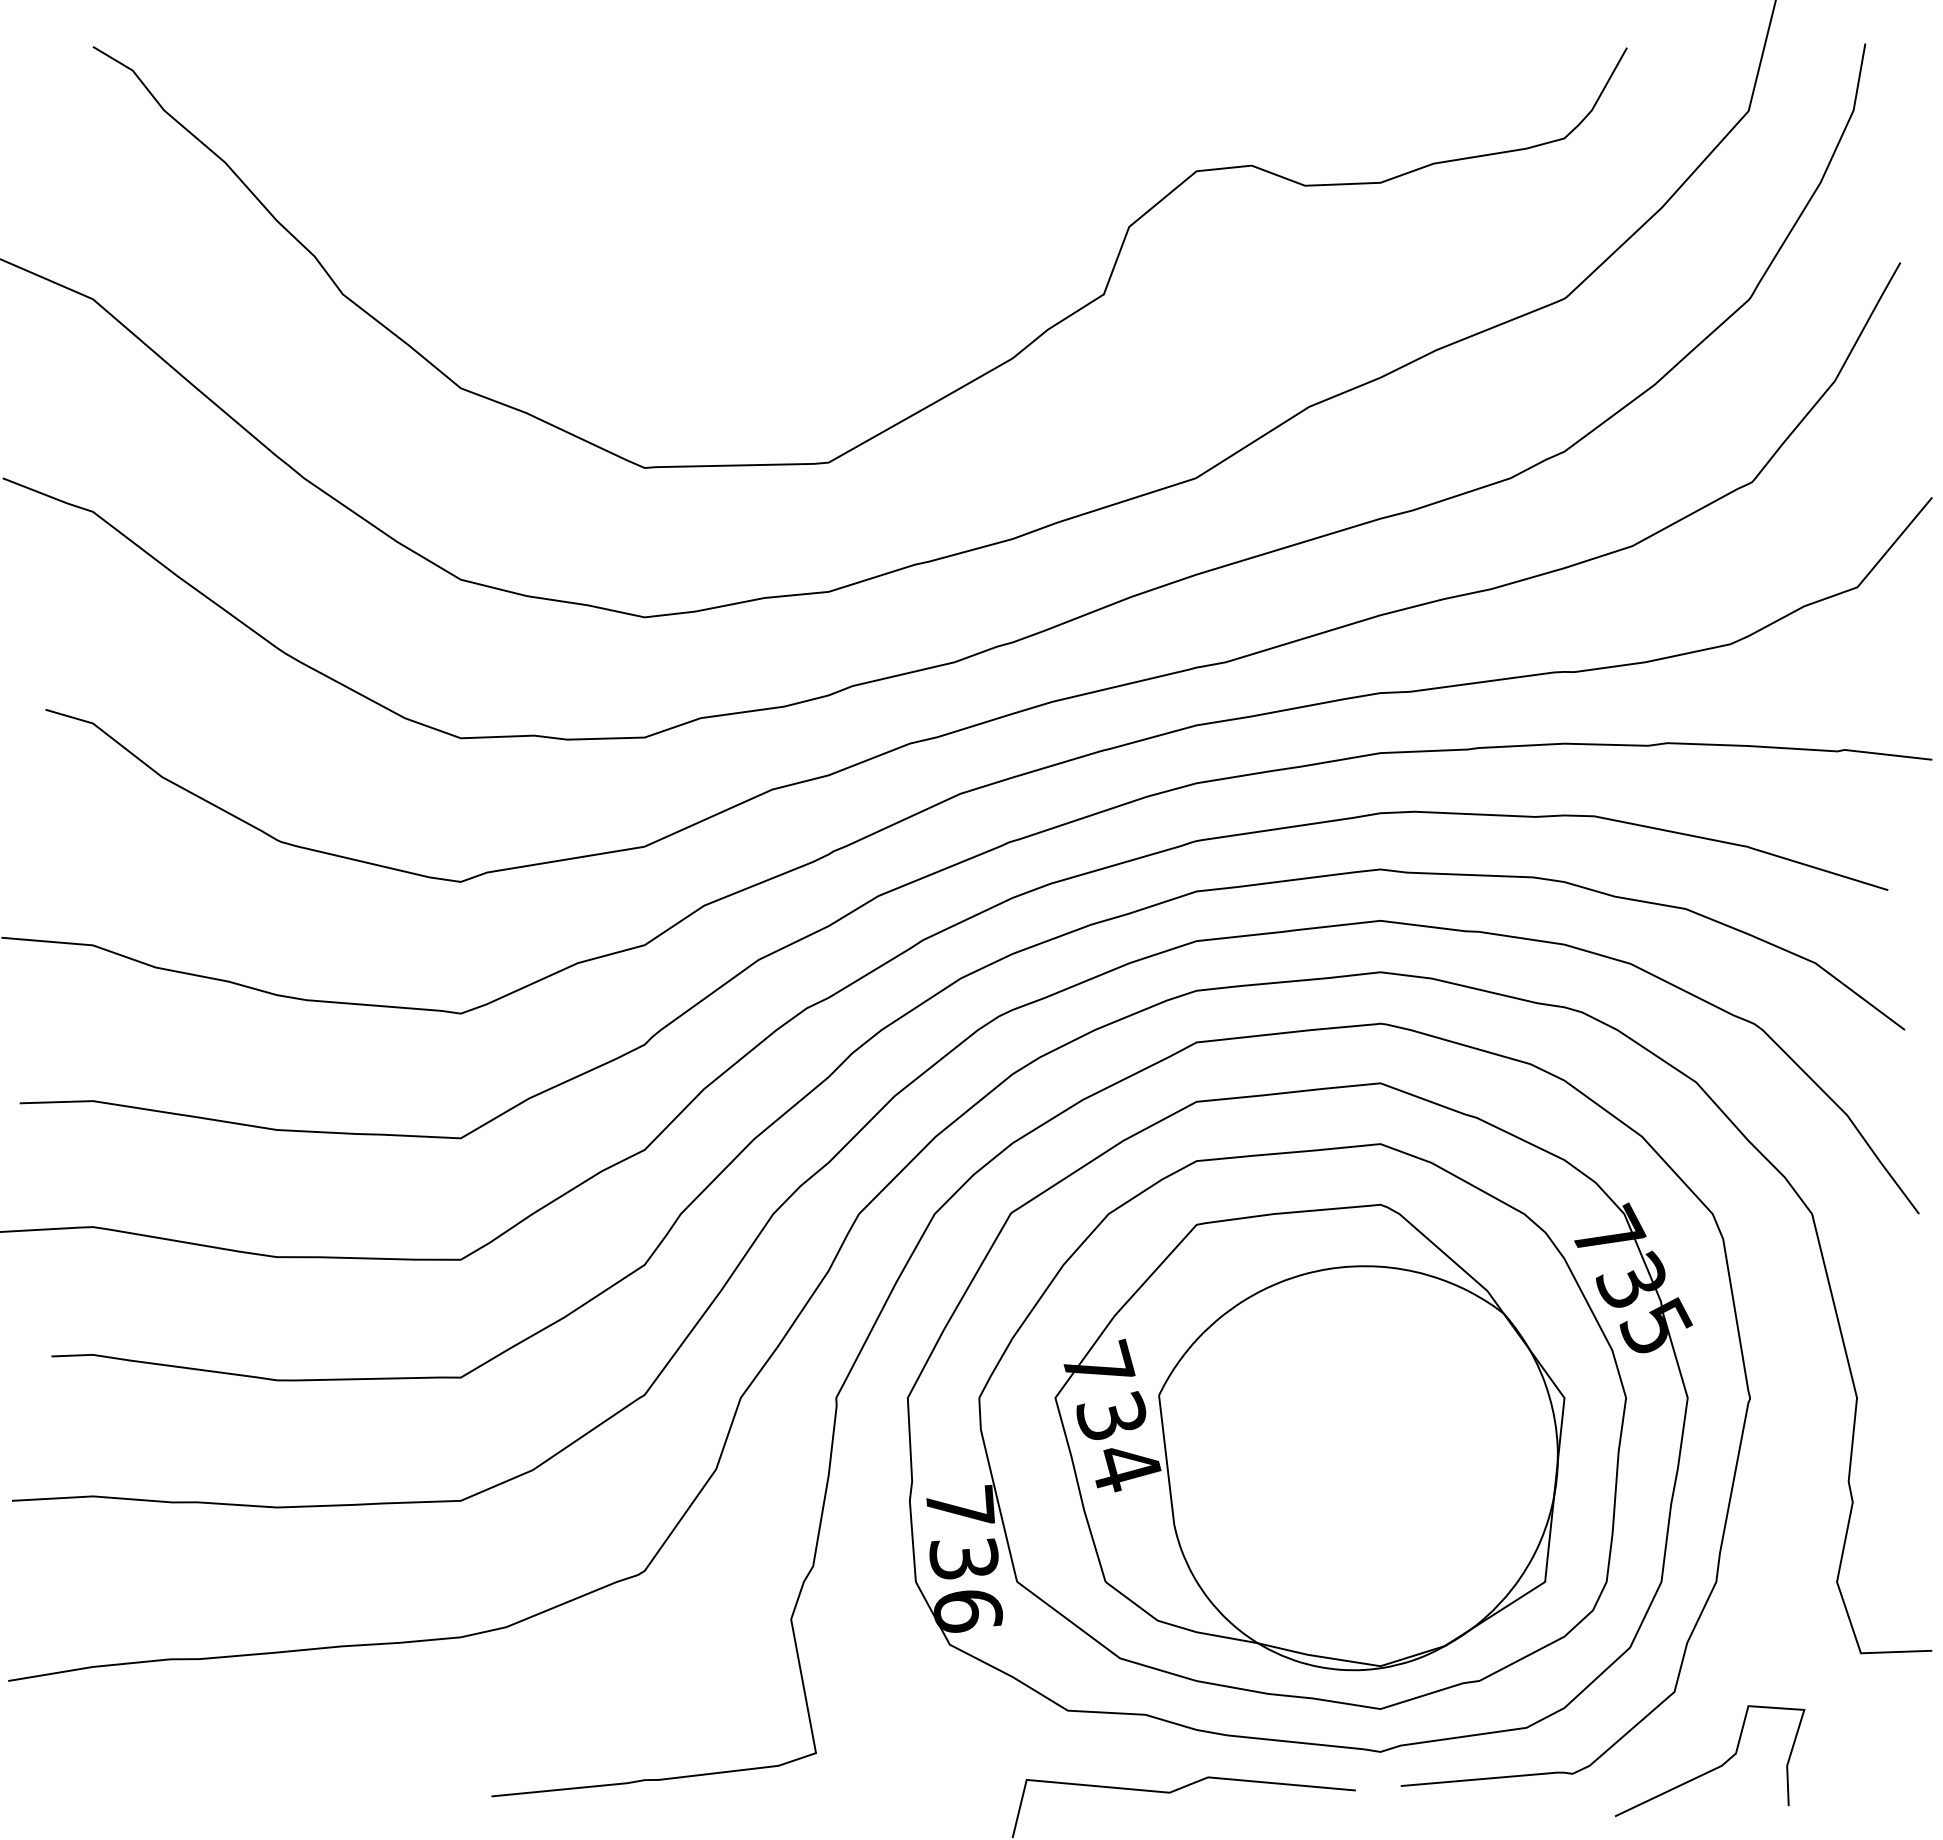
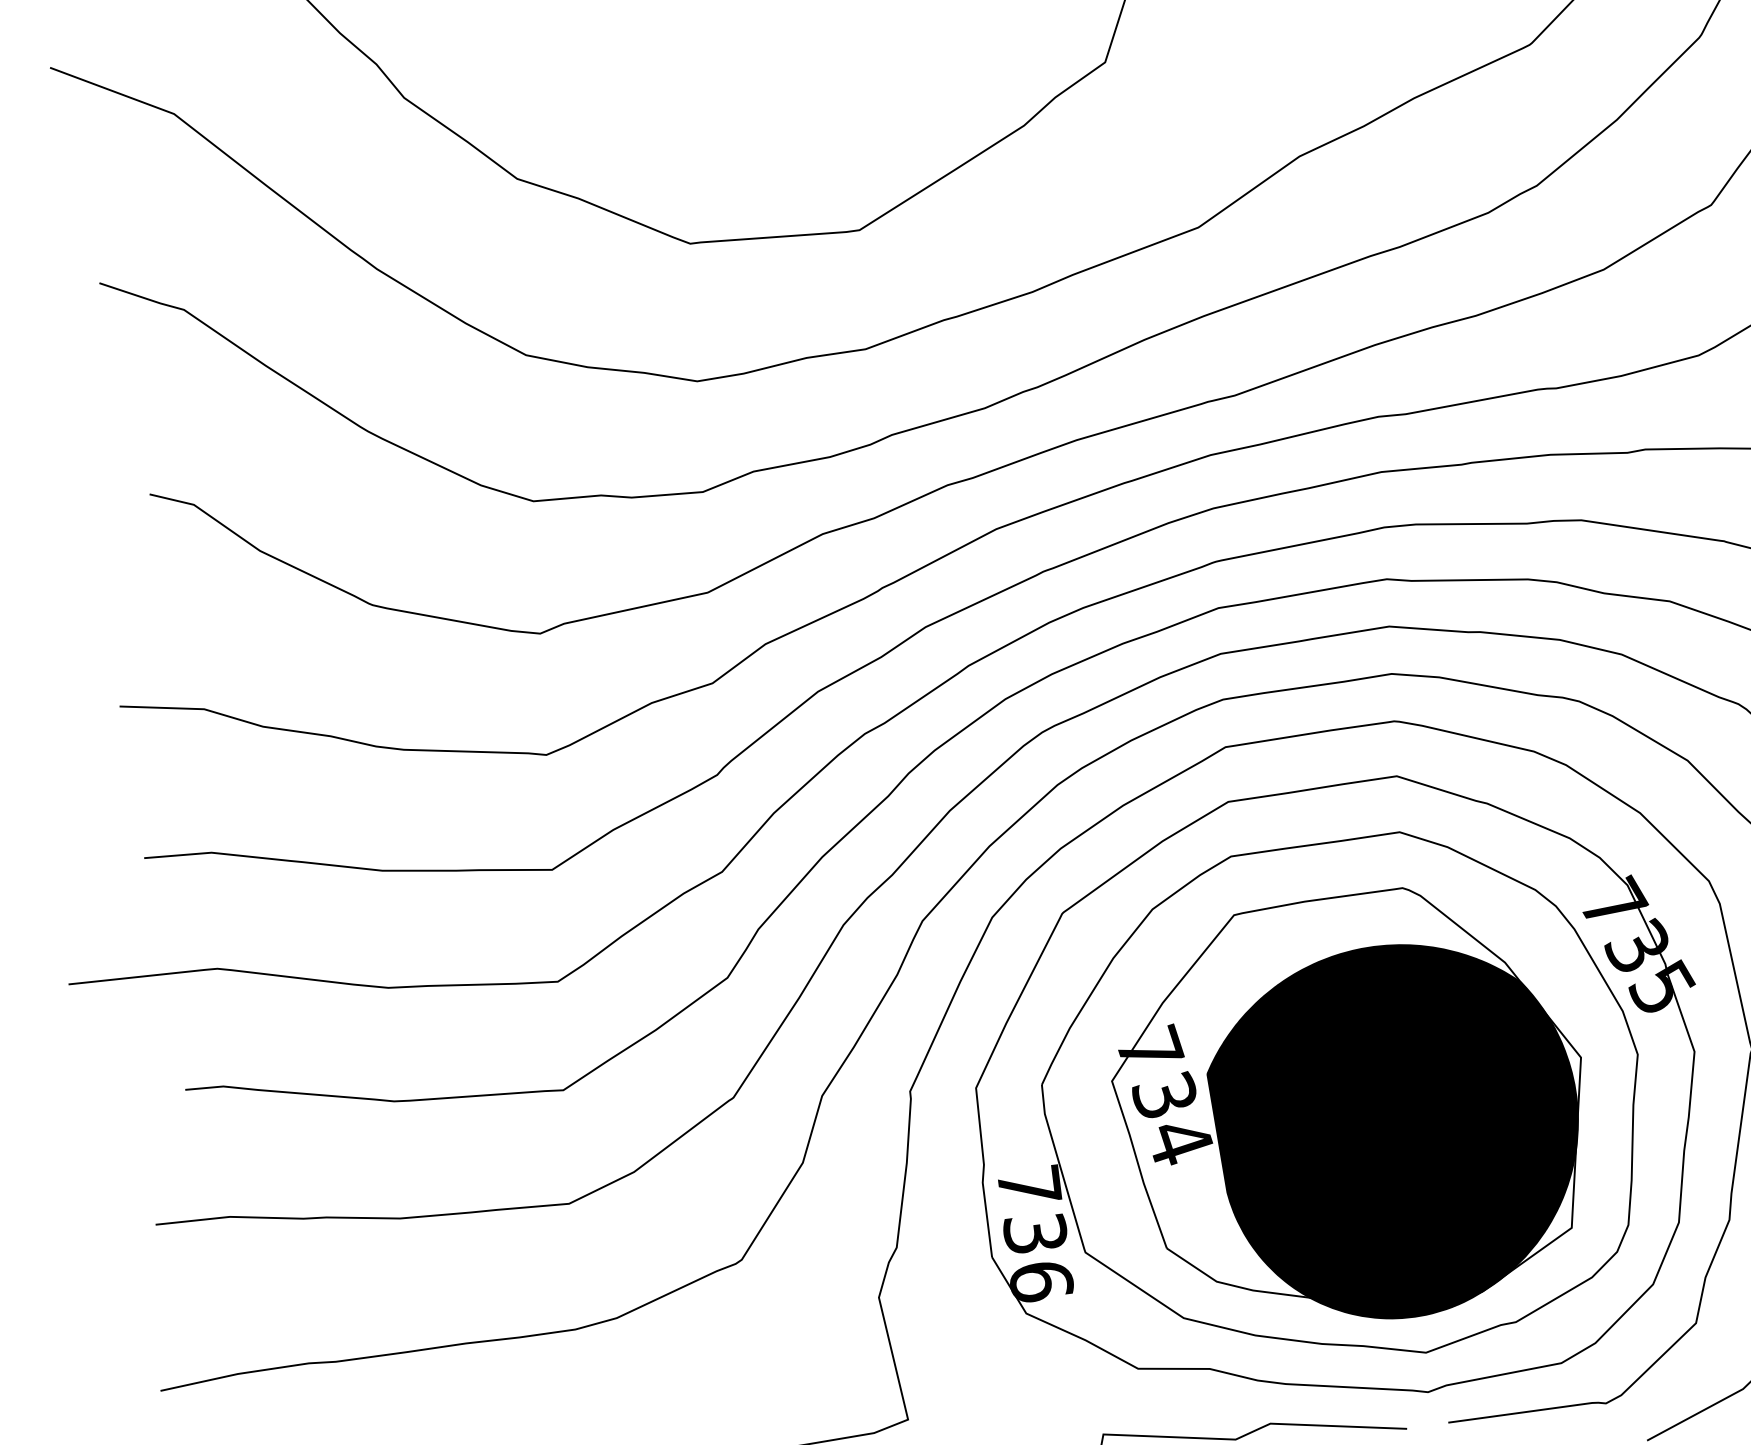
fill: (1358, 1468) -> (1394, 1132), added

